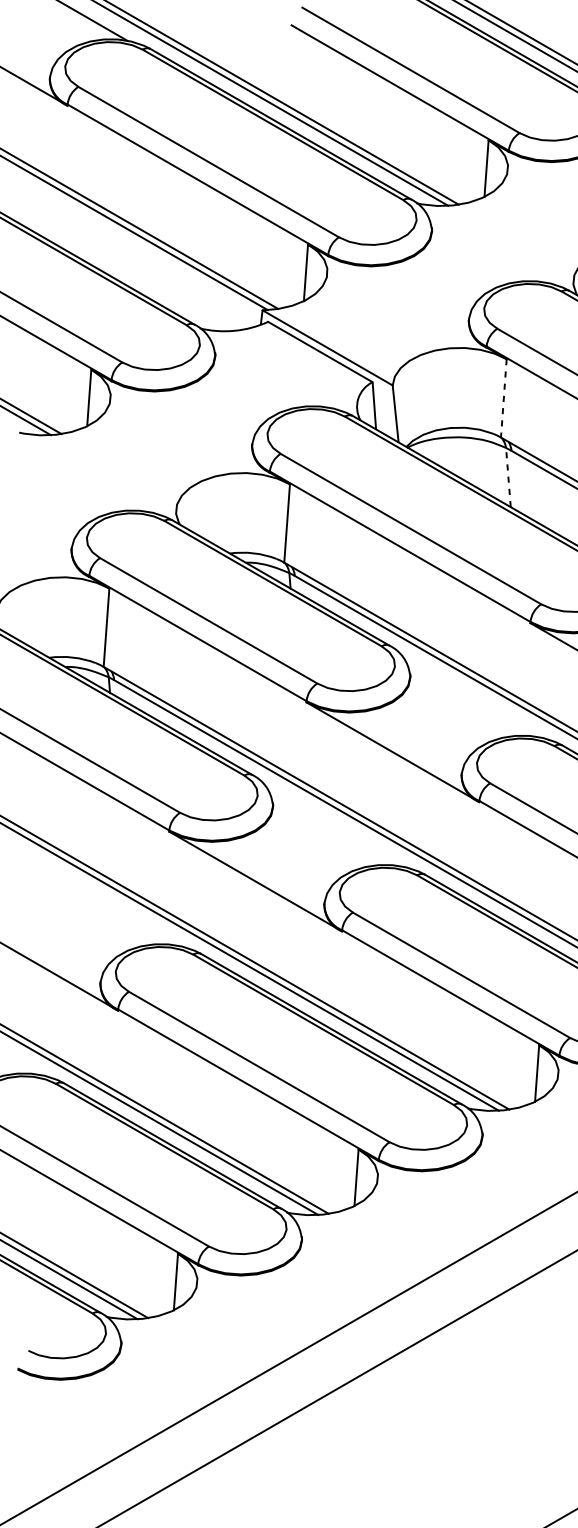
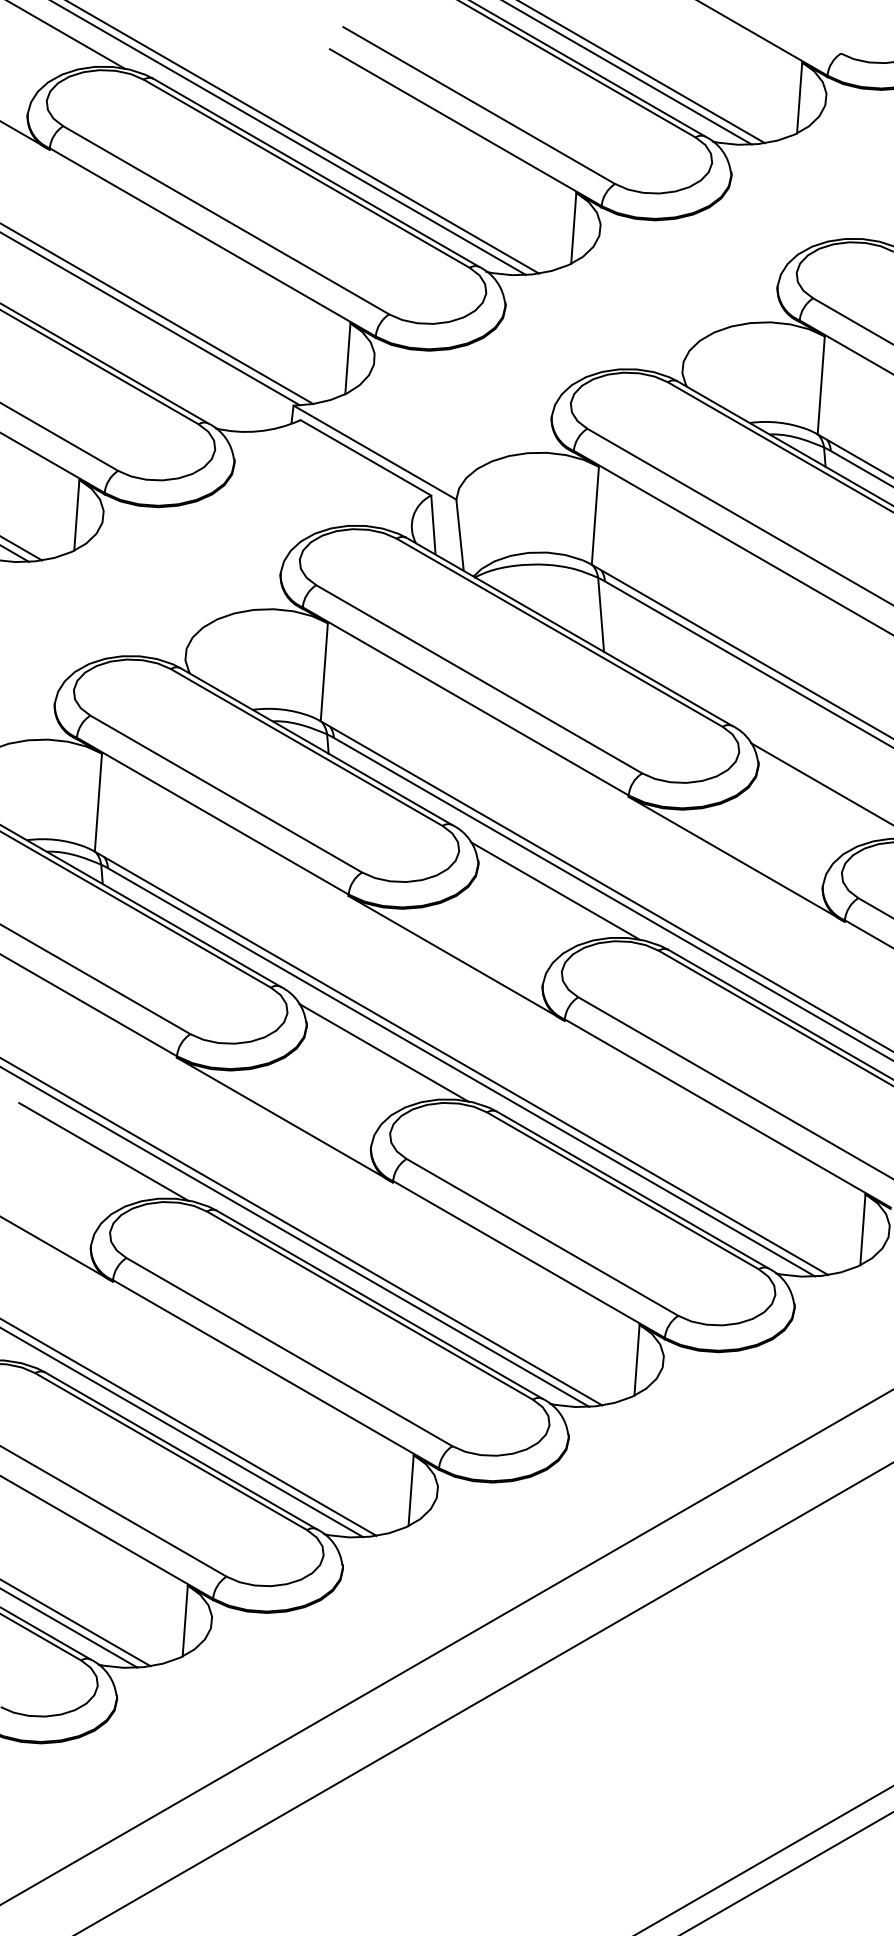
line: (503, 398) -> (595, 516), dashed -> solid
line: (508, 477) -> (601, 614), dashed -> solid
line: (471, 697) -> (555, 890), added
line: (334, 827) -> (383, 1052), added
line: (110, 906) -> (103, 1151), added

